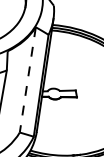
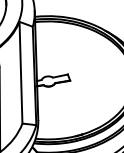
line: (27, 79) -> (20, 72), dashed -> solid

